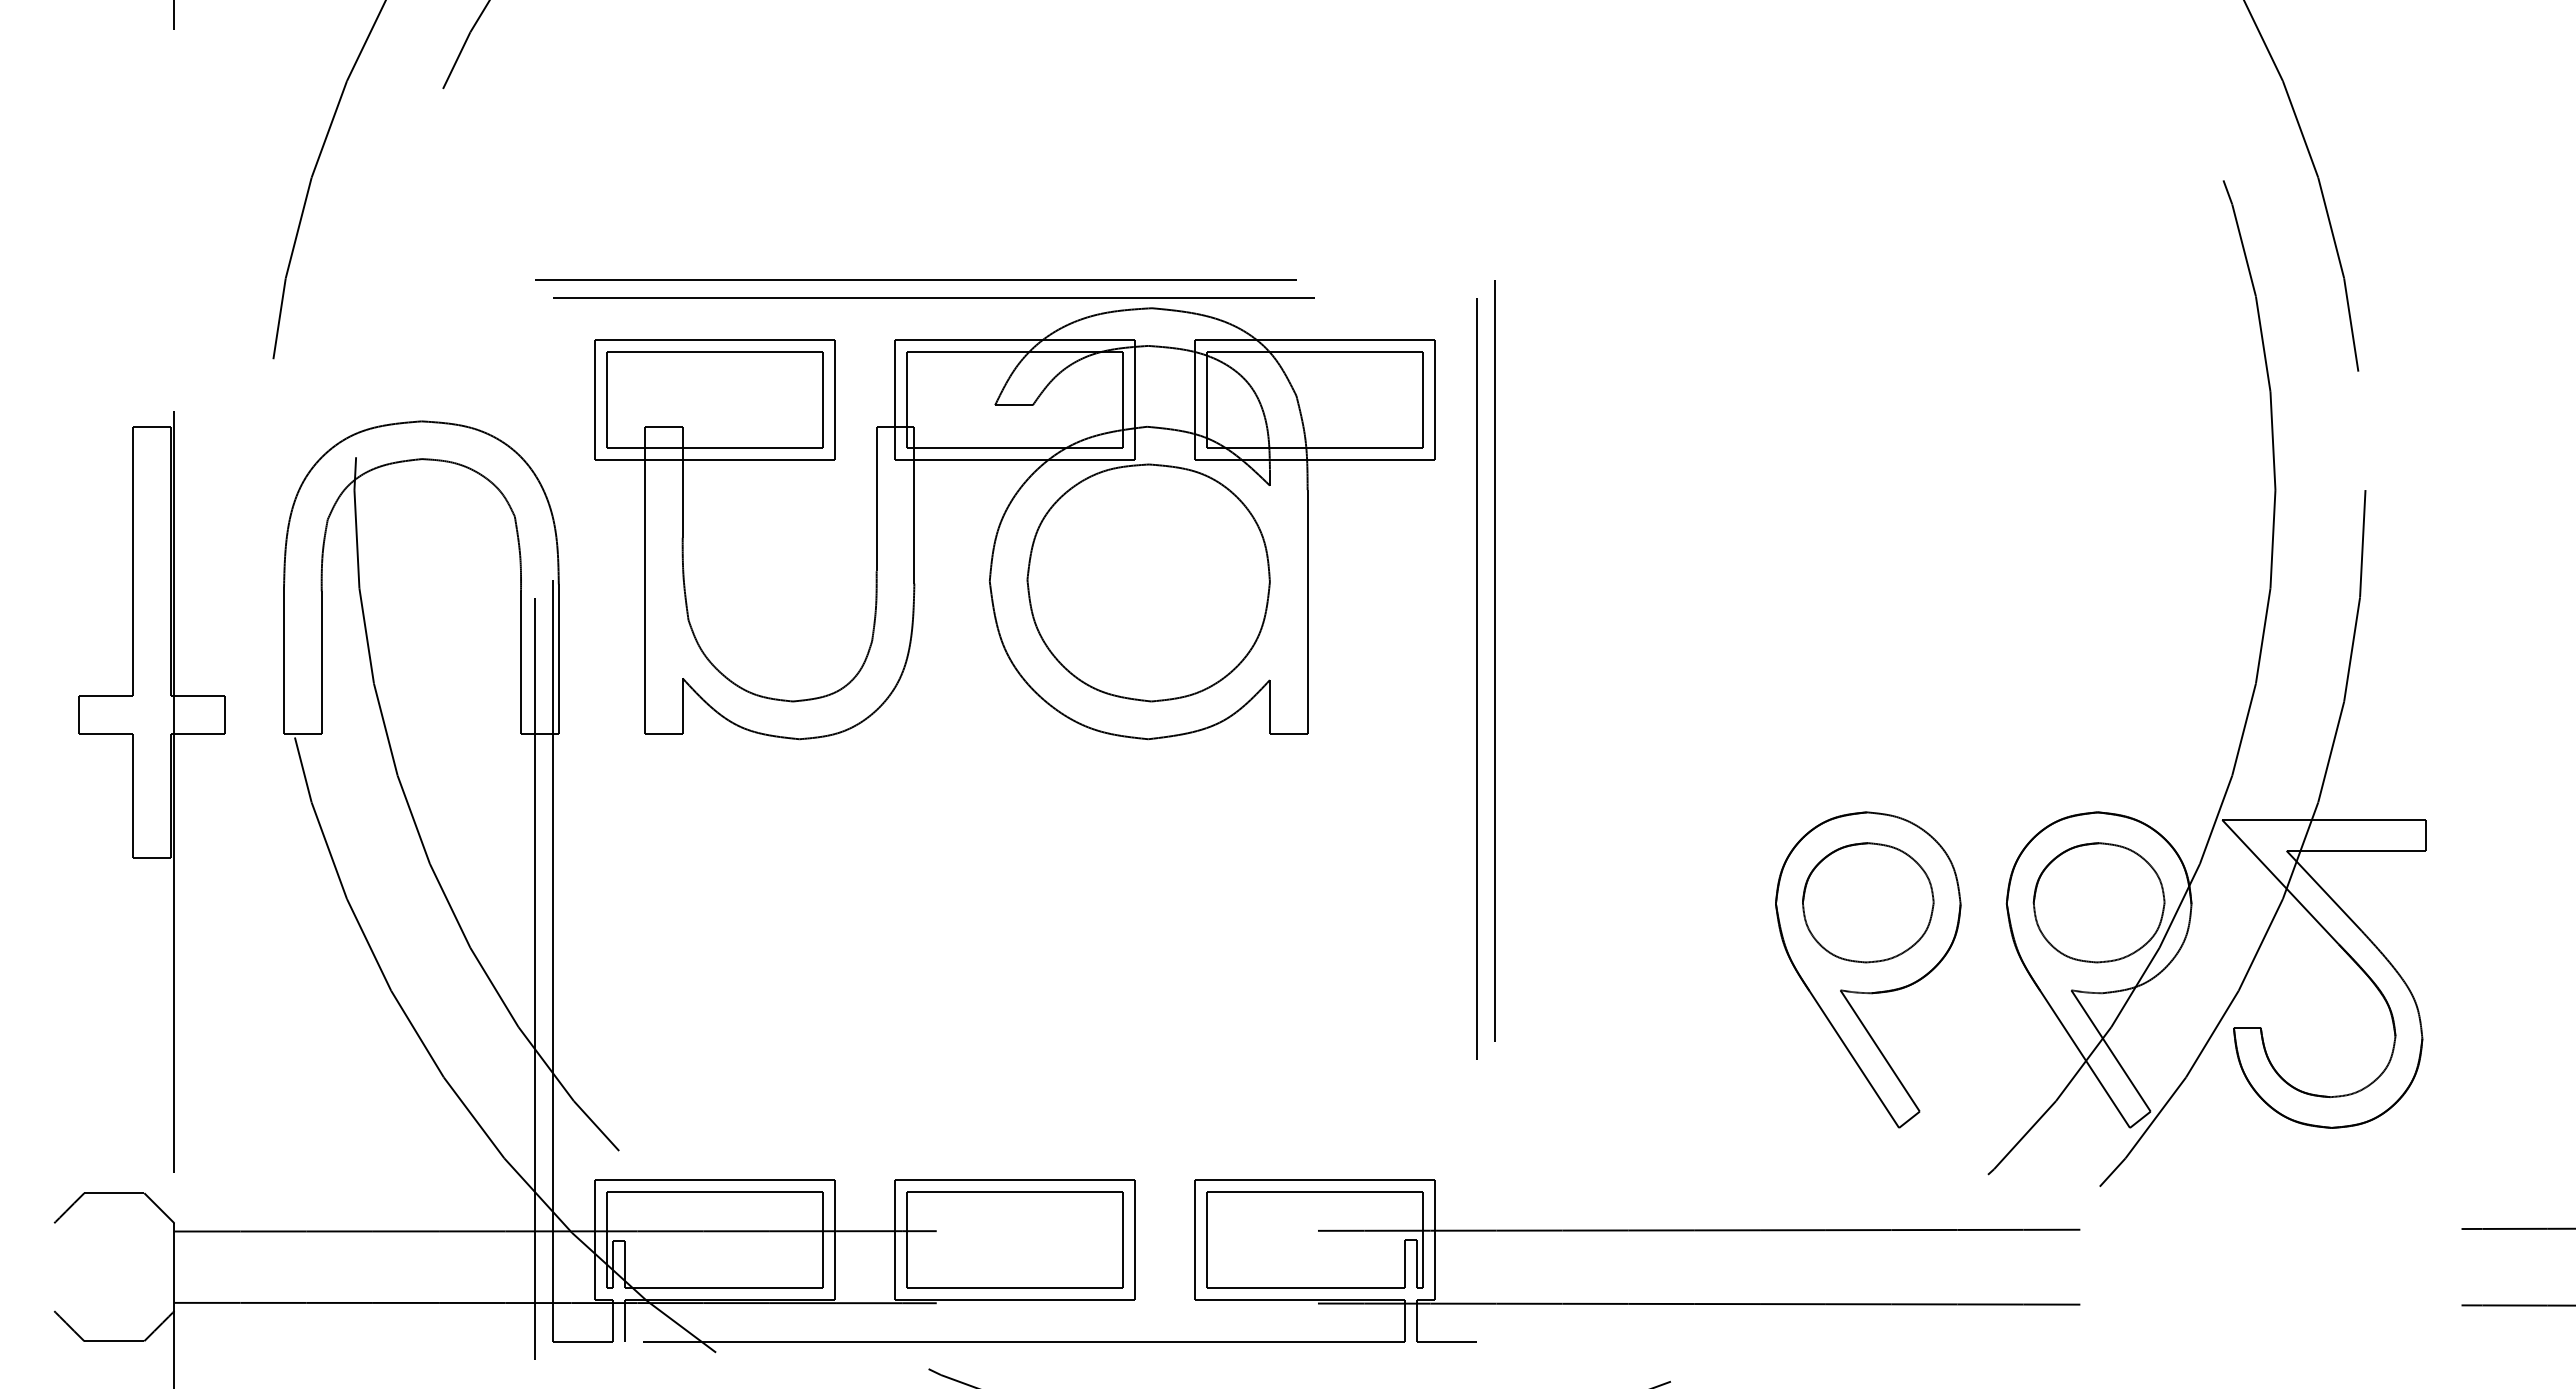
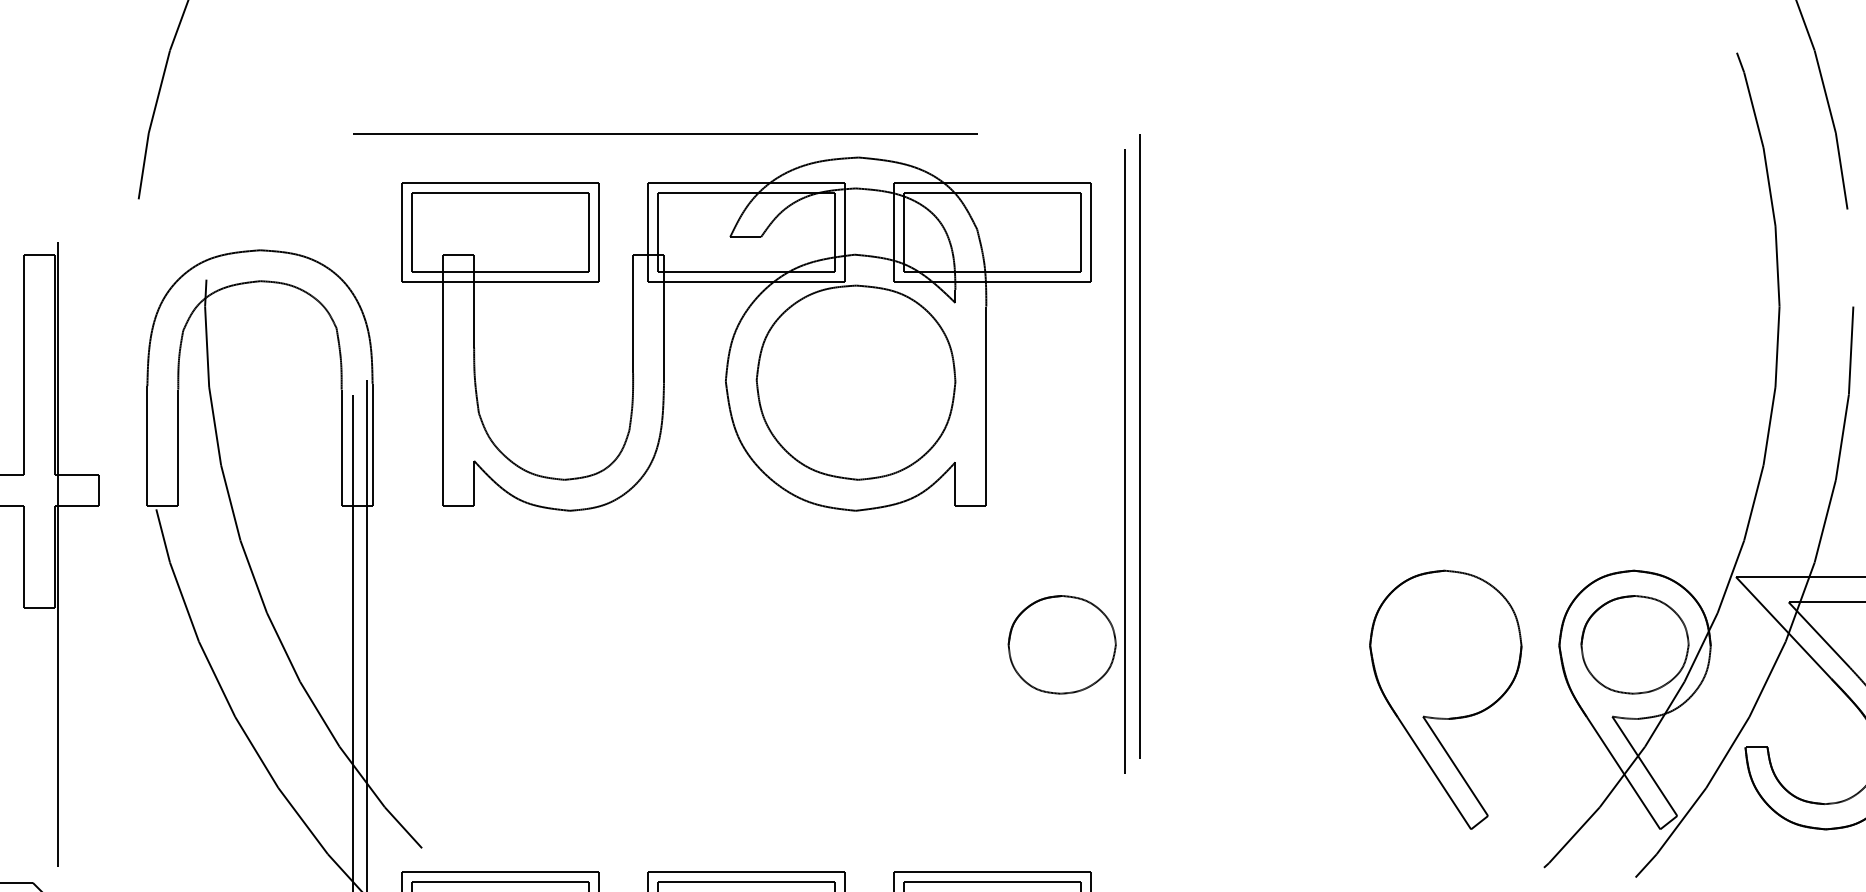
line: (933, 297) -> (679, 148), removed
part: (1868, 902) -> (1062, 644), moved

